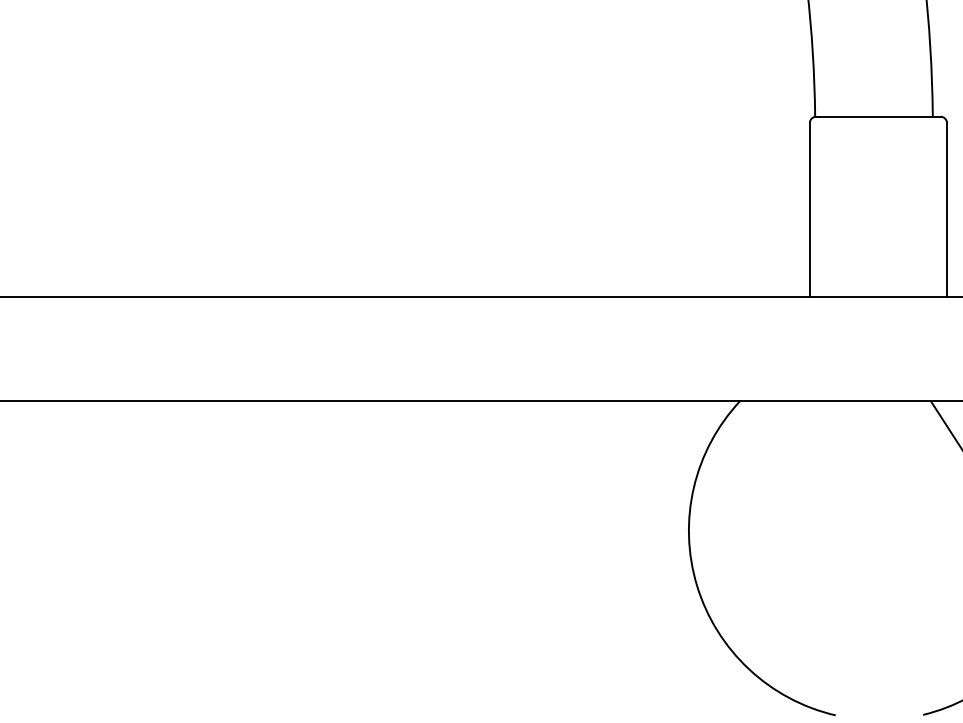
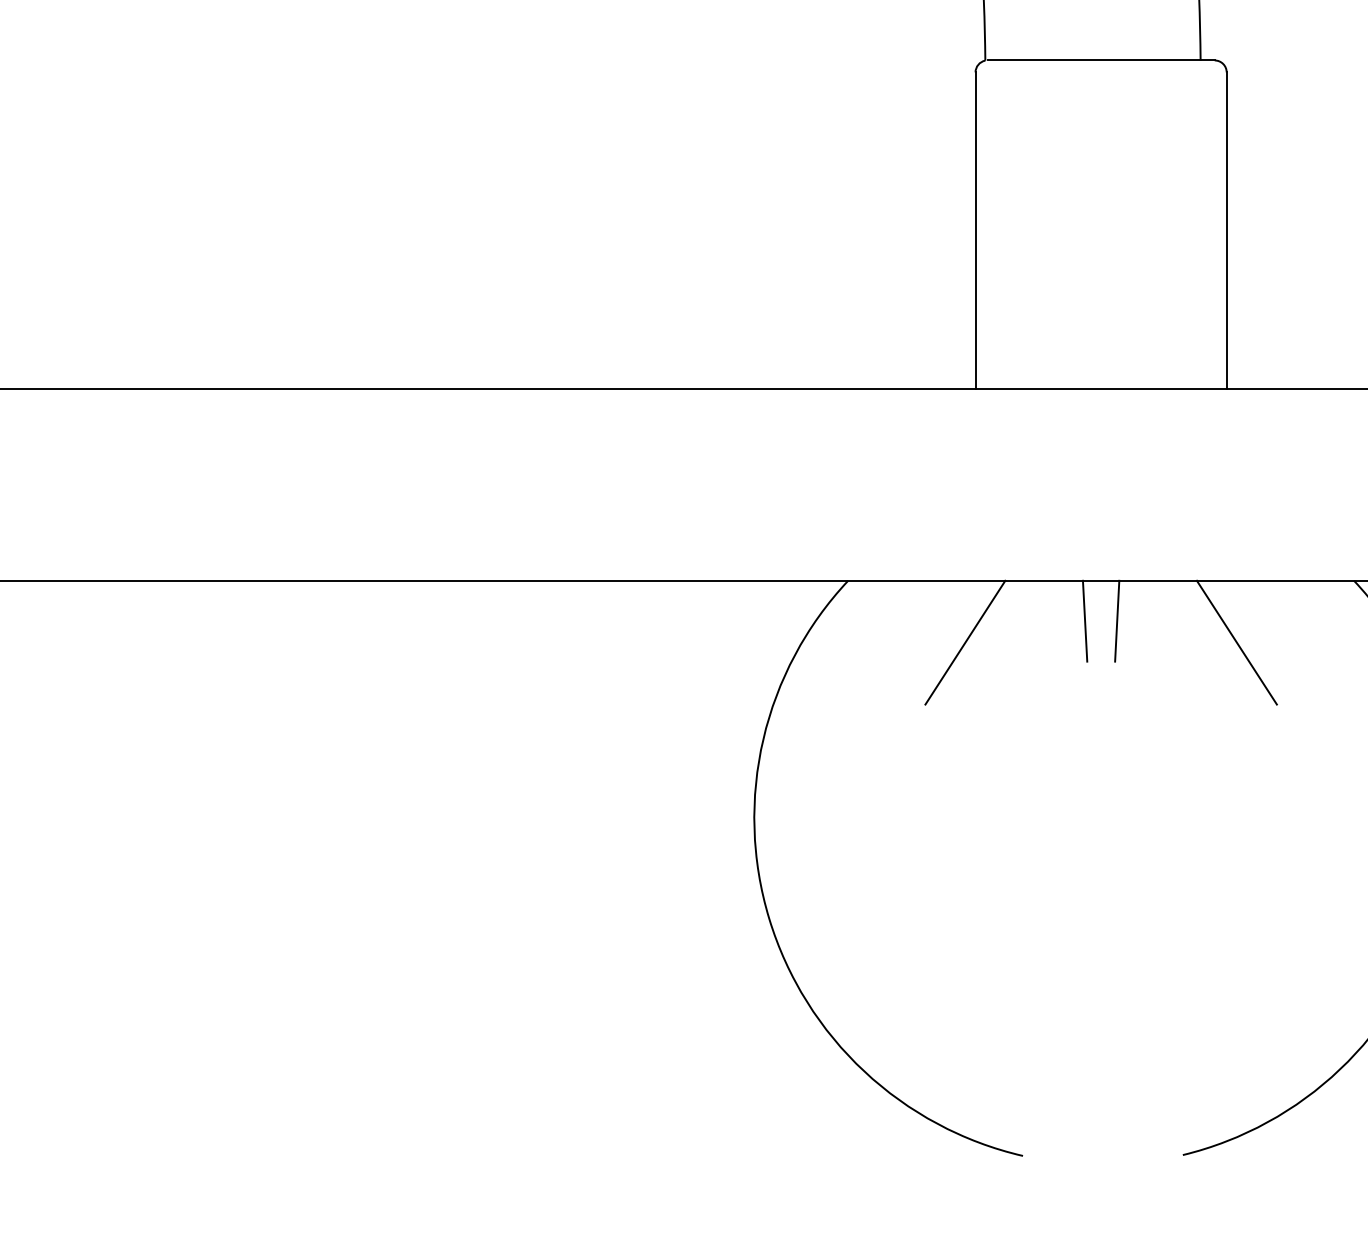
line: (869, 423) -> (1084, 621), added
line: (887, 423) -> (1117, 621), added
line: (804, 434) -> (965, 641), added

